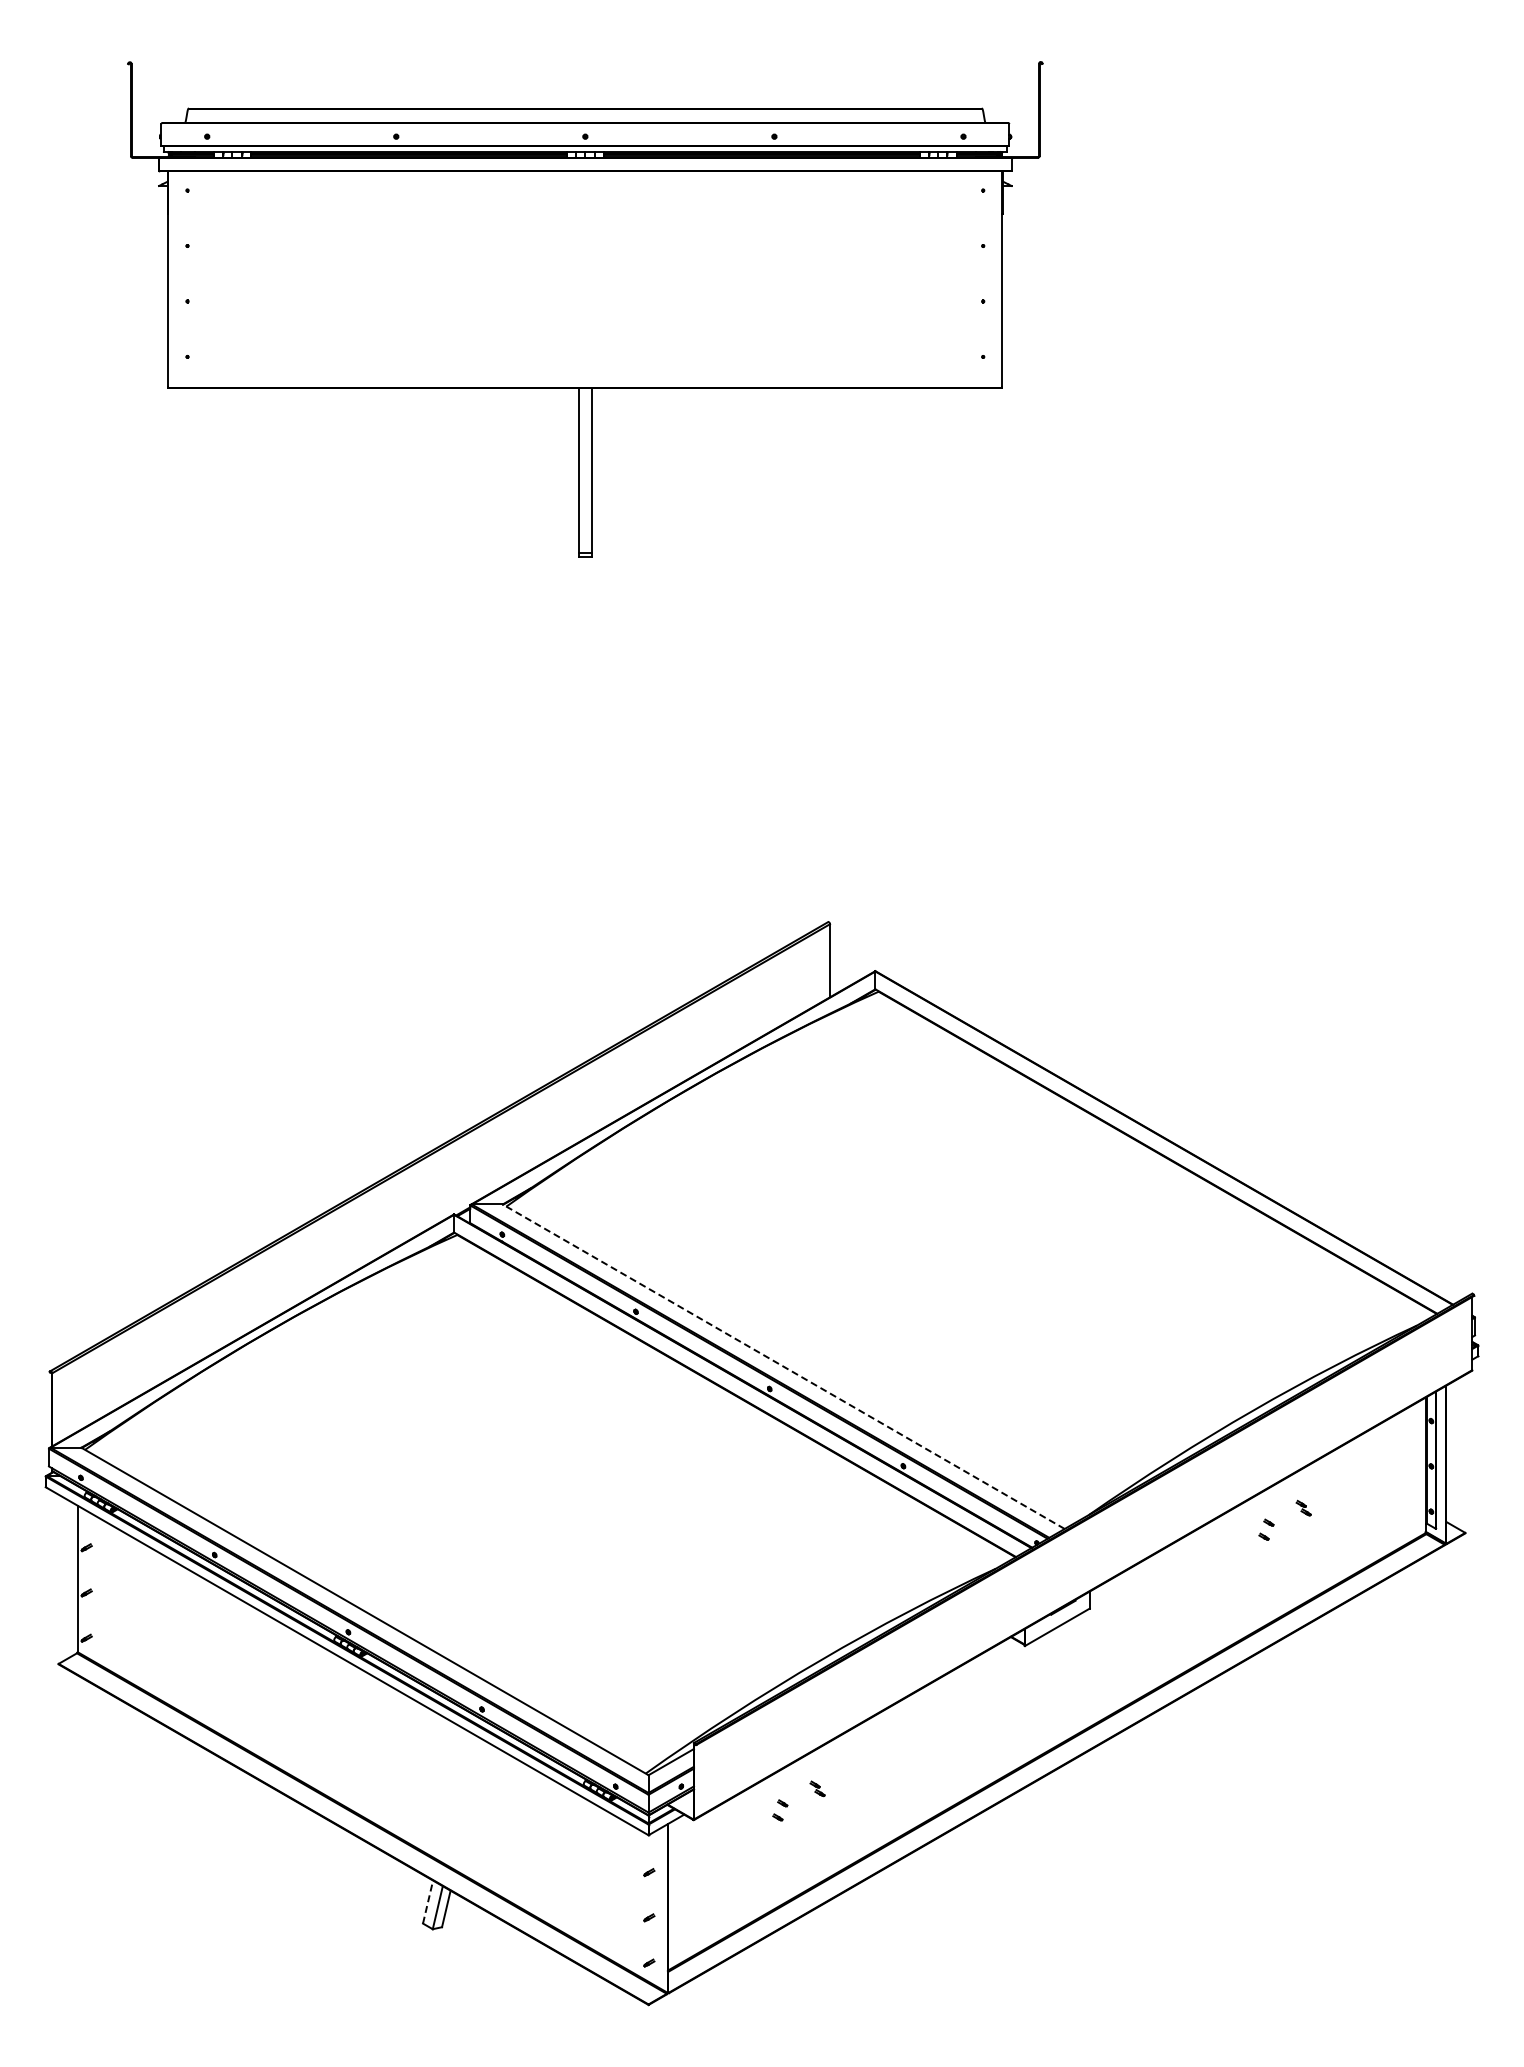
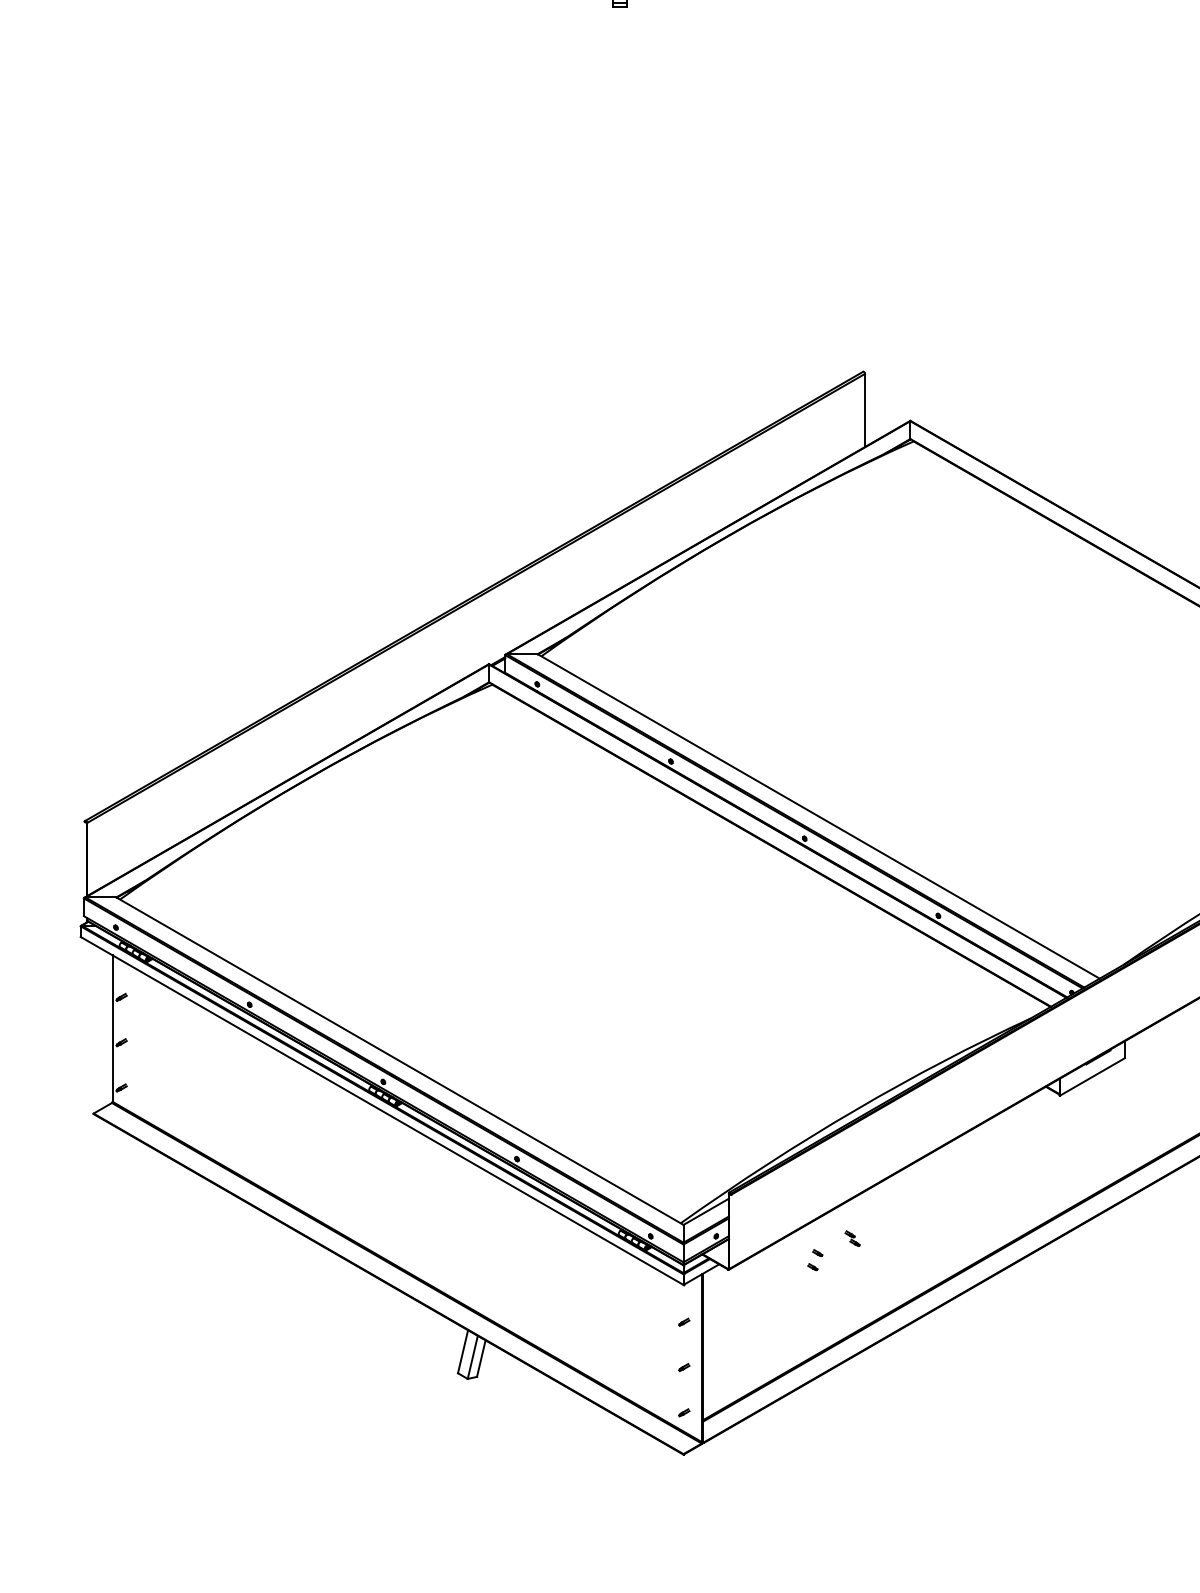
line: (783, 1366) -> (818, 816), dashed -> solid
line: (428, 1901) -> (463, 1351), dashed -> solid

